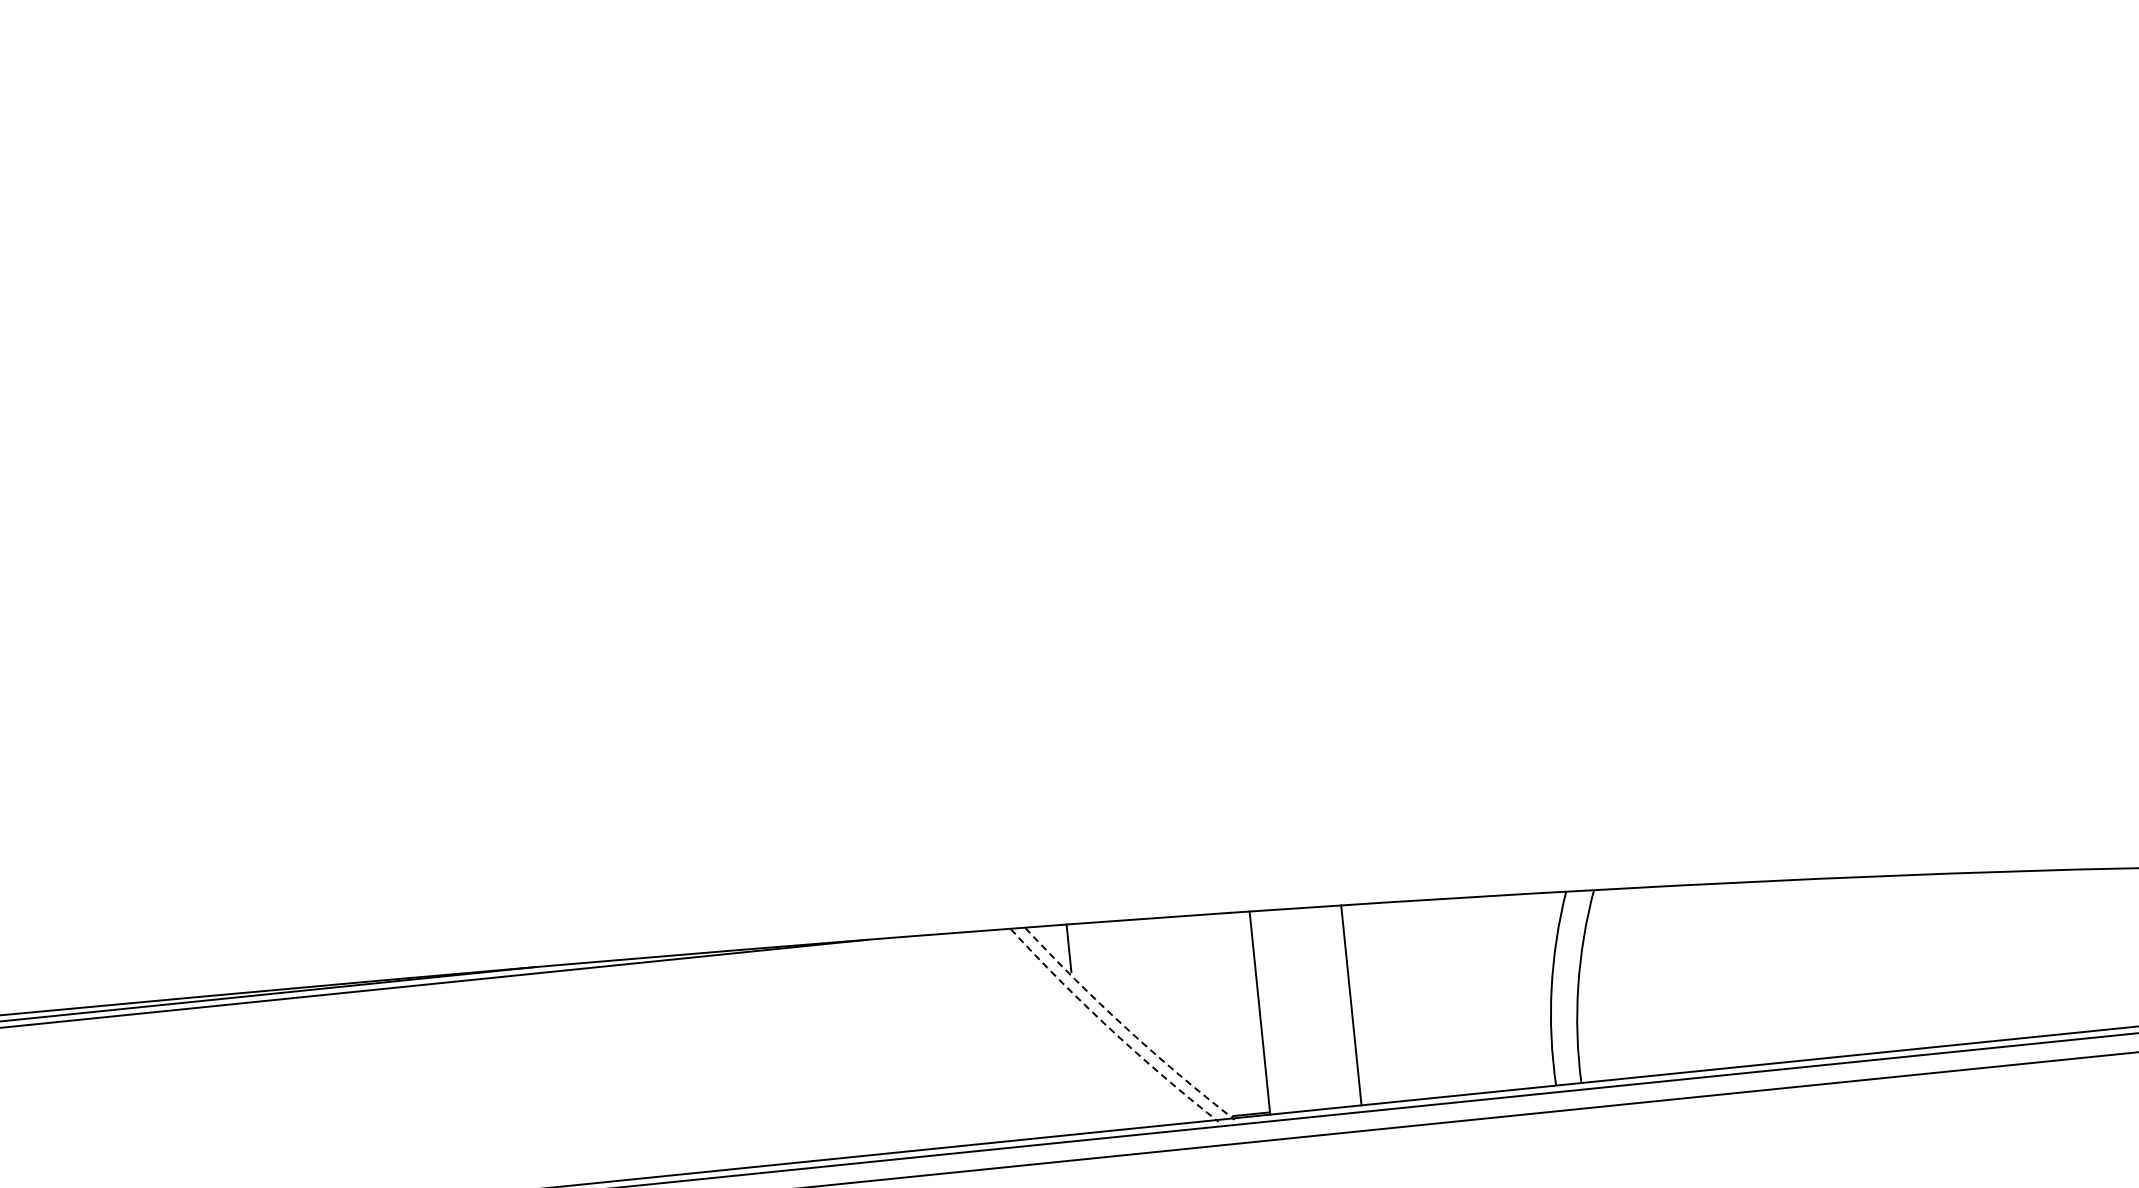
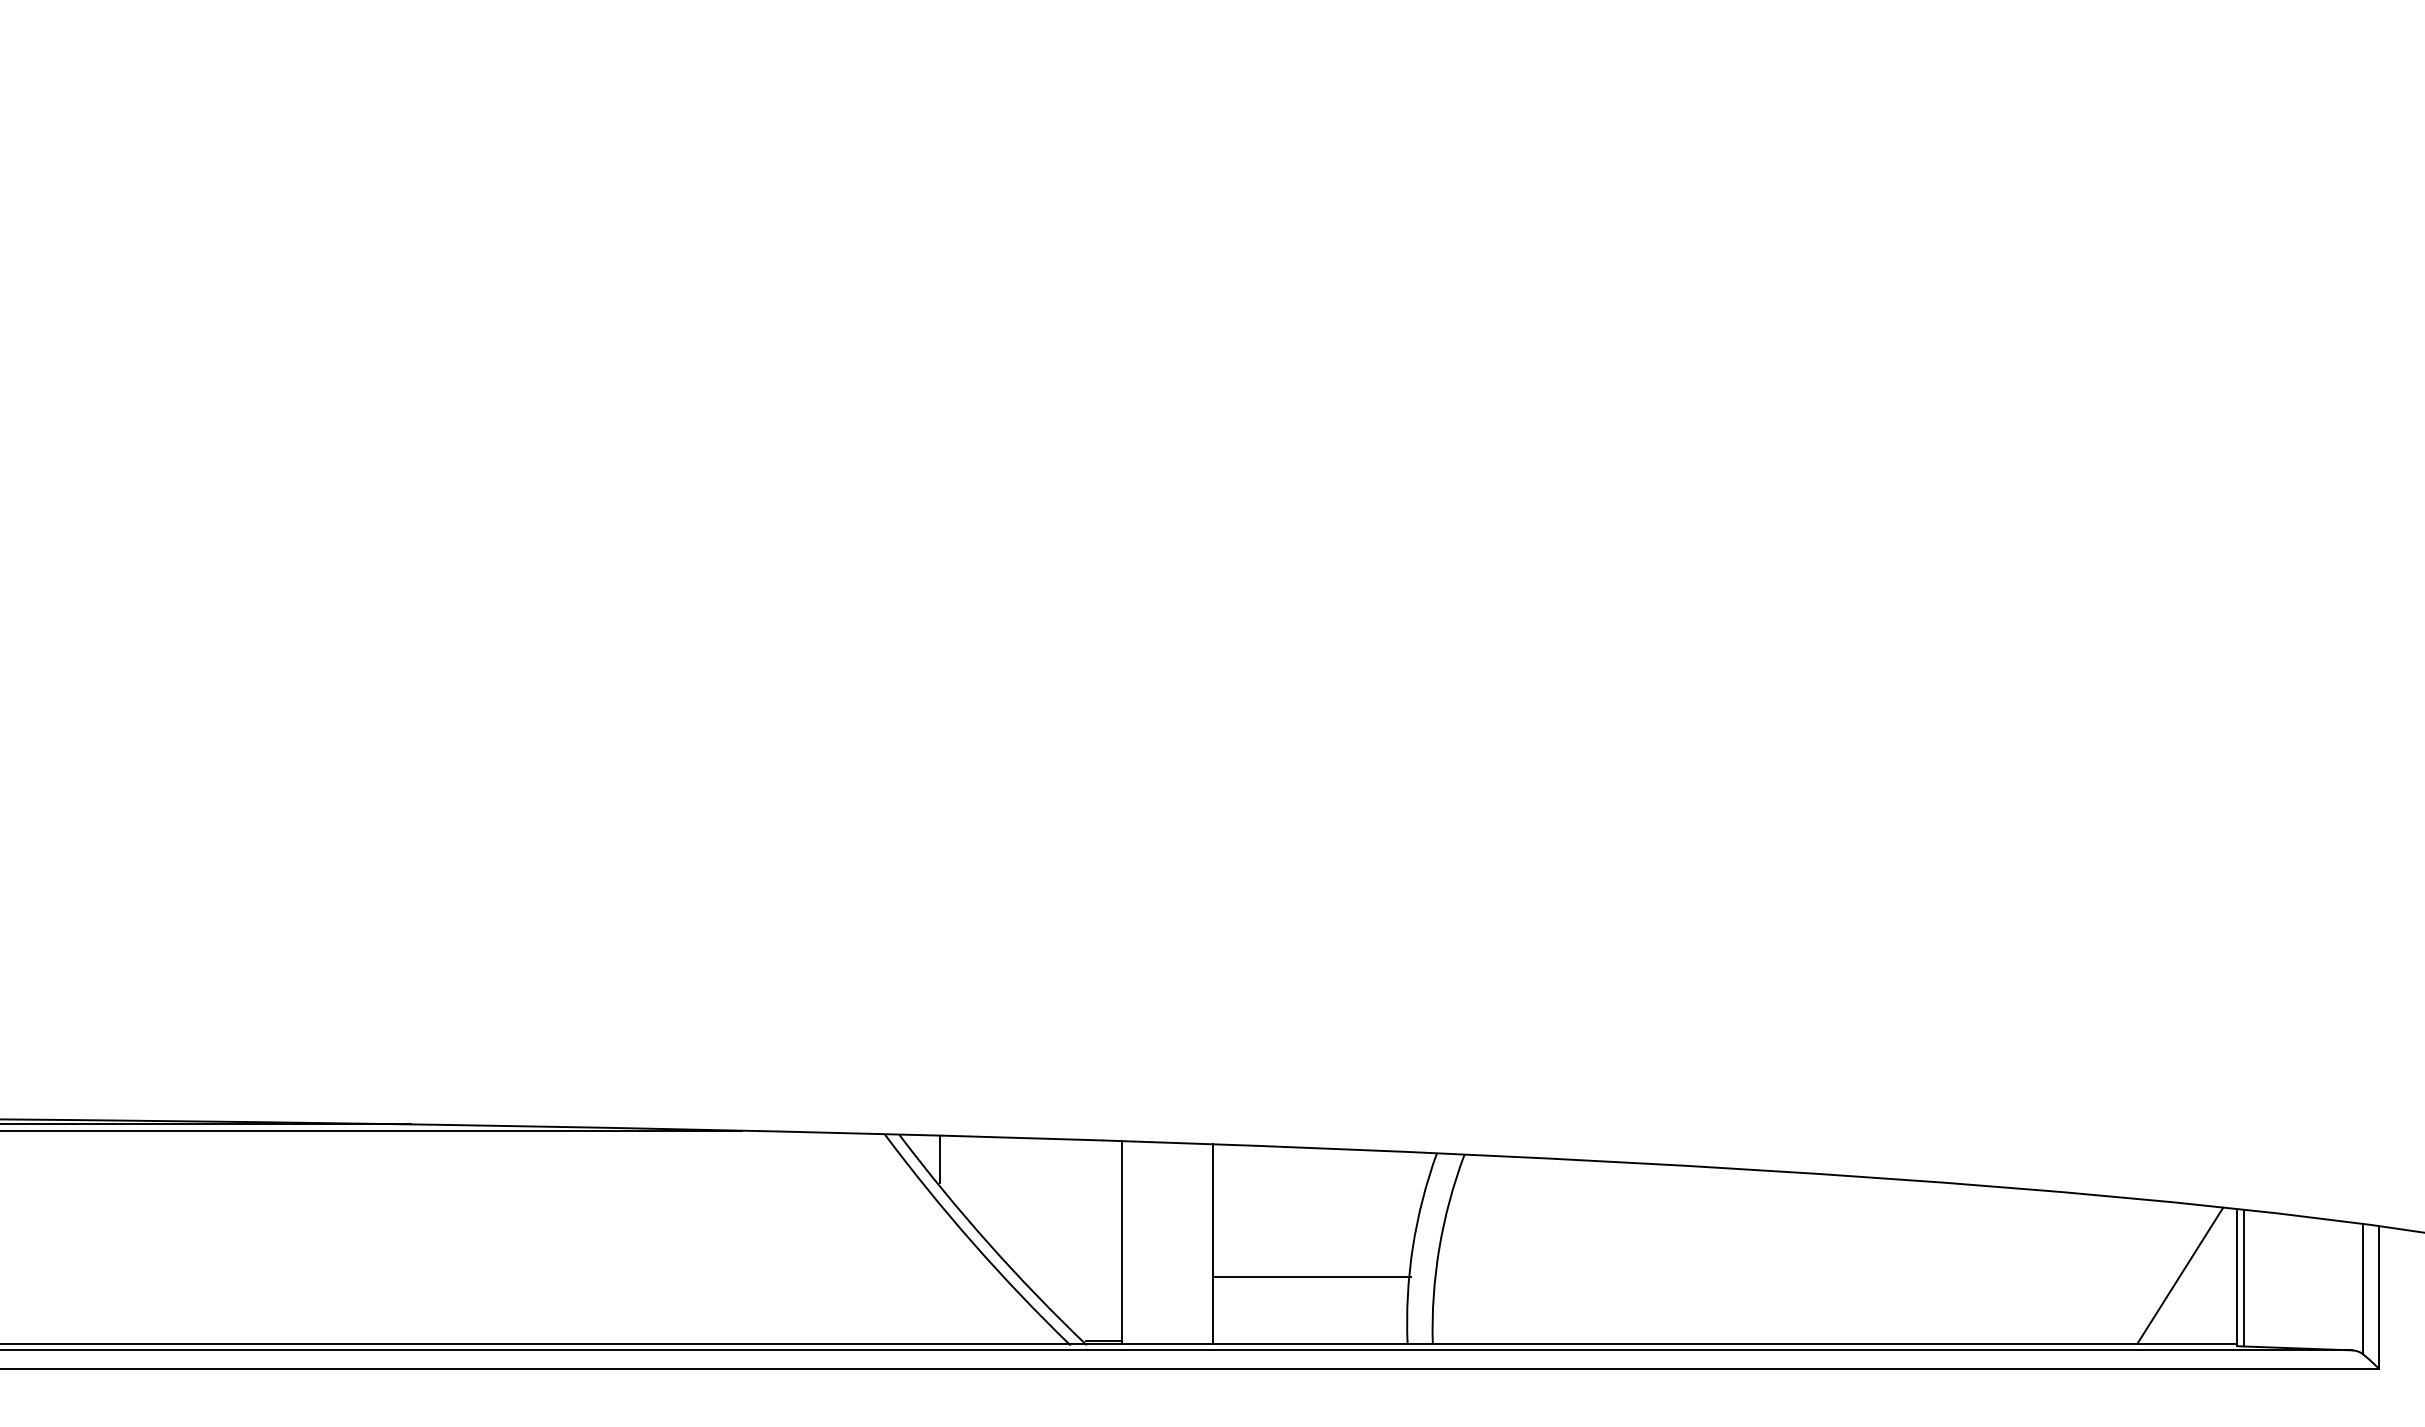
arc: (1125, 1027) -> (988, 1243), dashed -> solid
line: (1452, 1028) -> (1311, 1276), added
arc: (1110, 1029) -> (973, 1243), dashed -> solid

